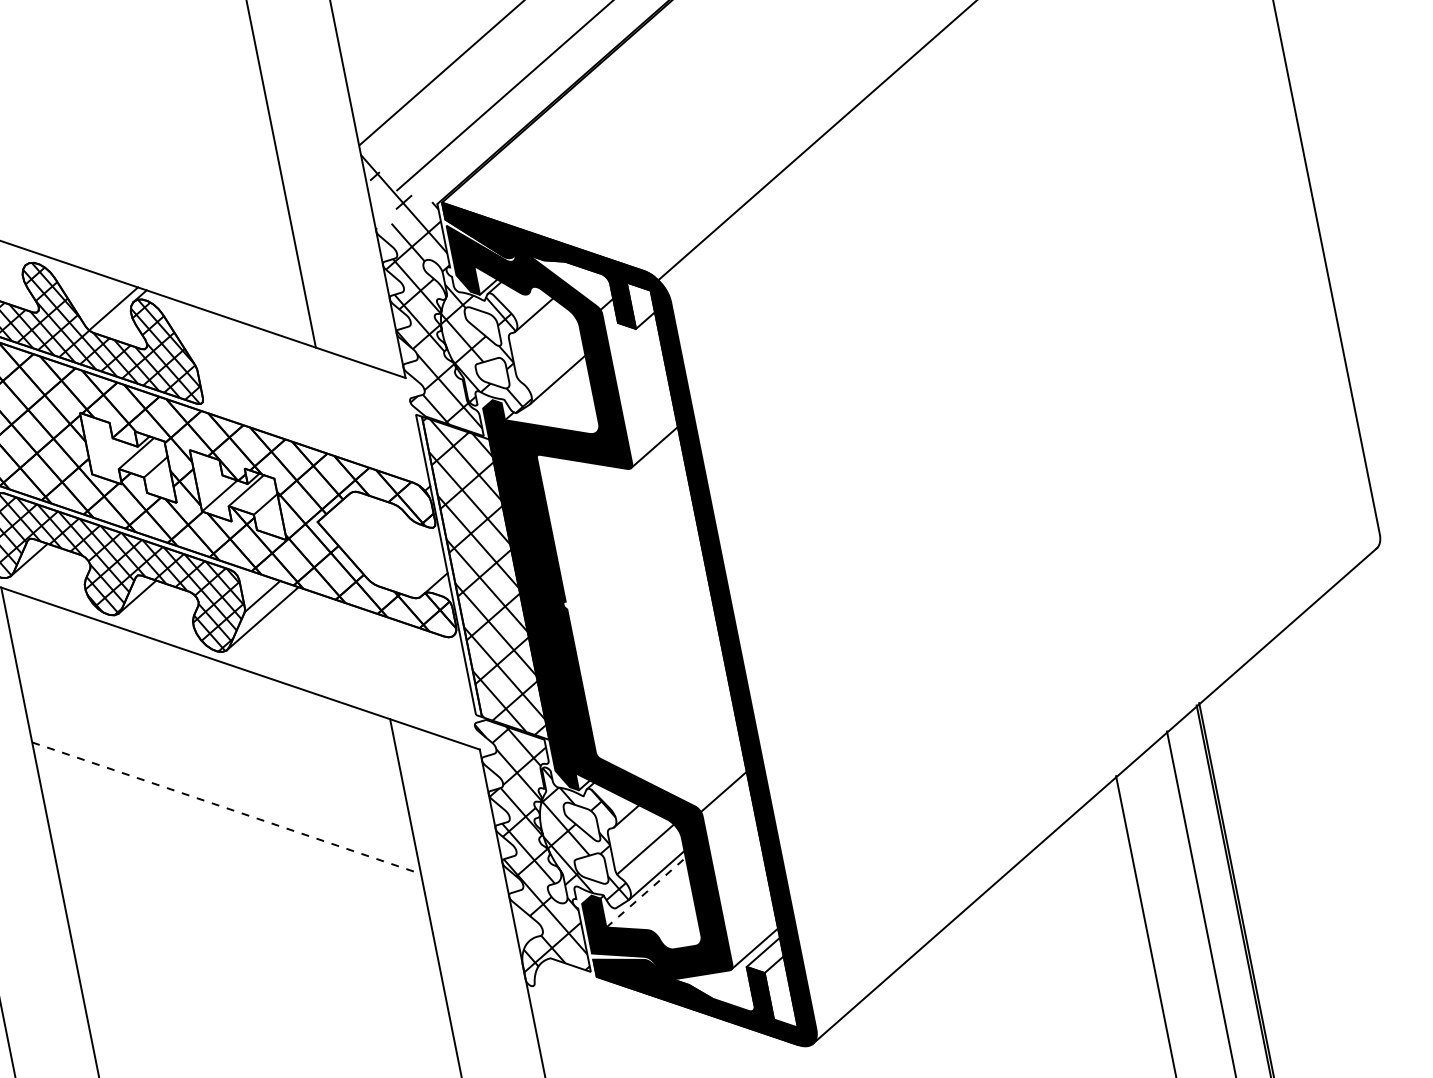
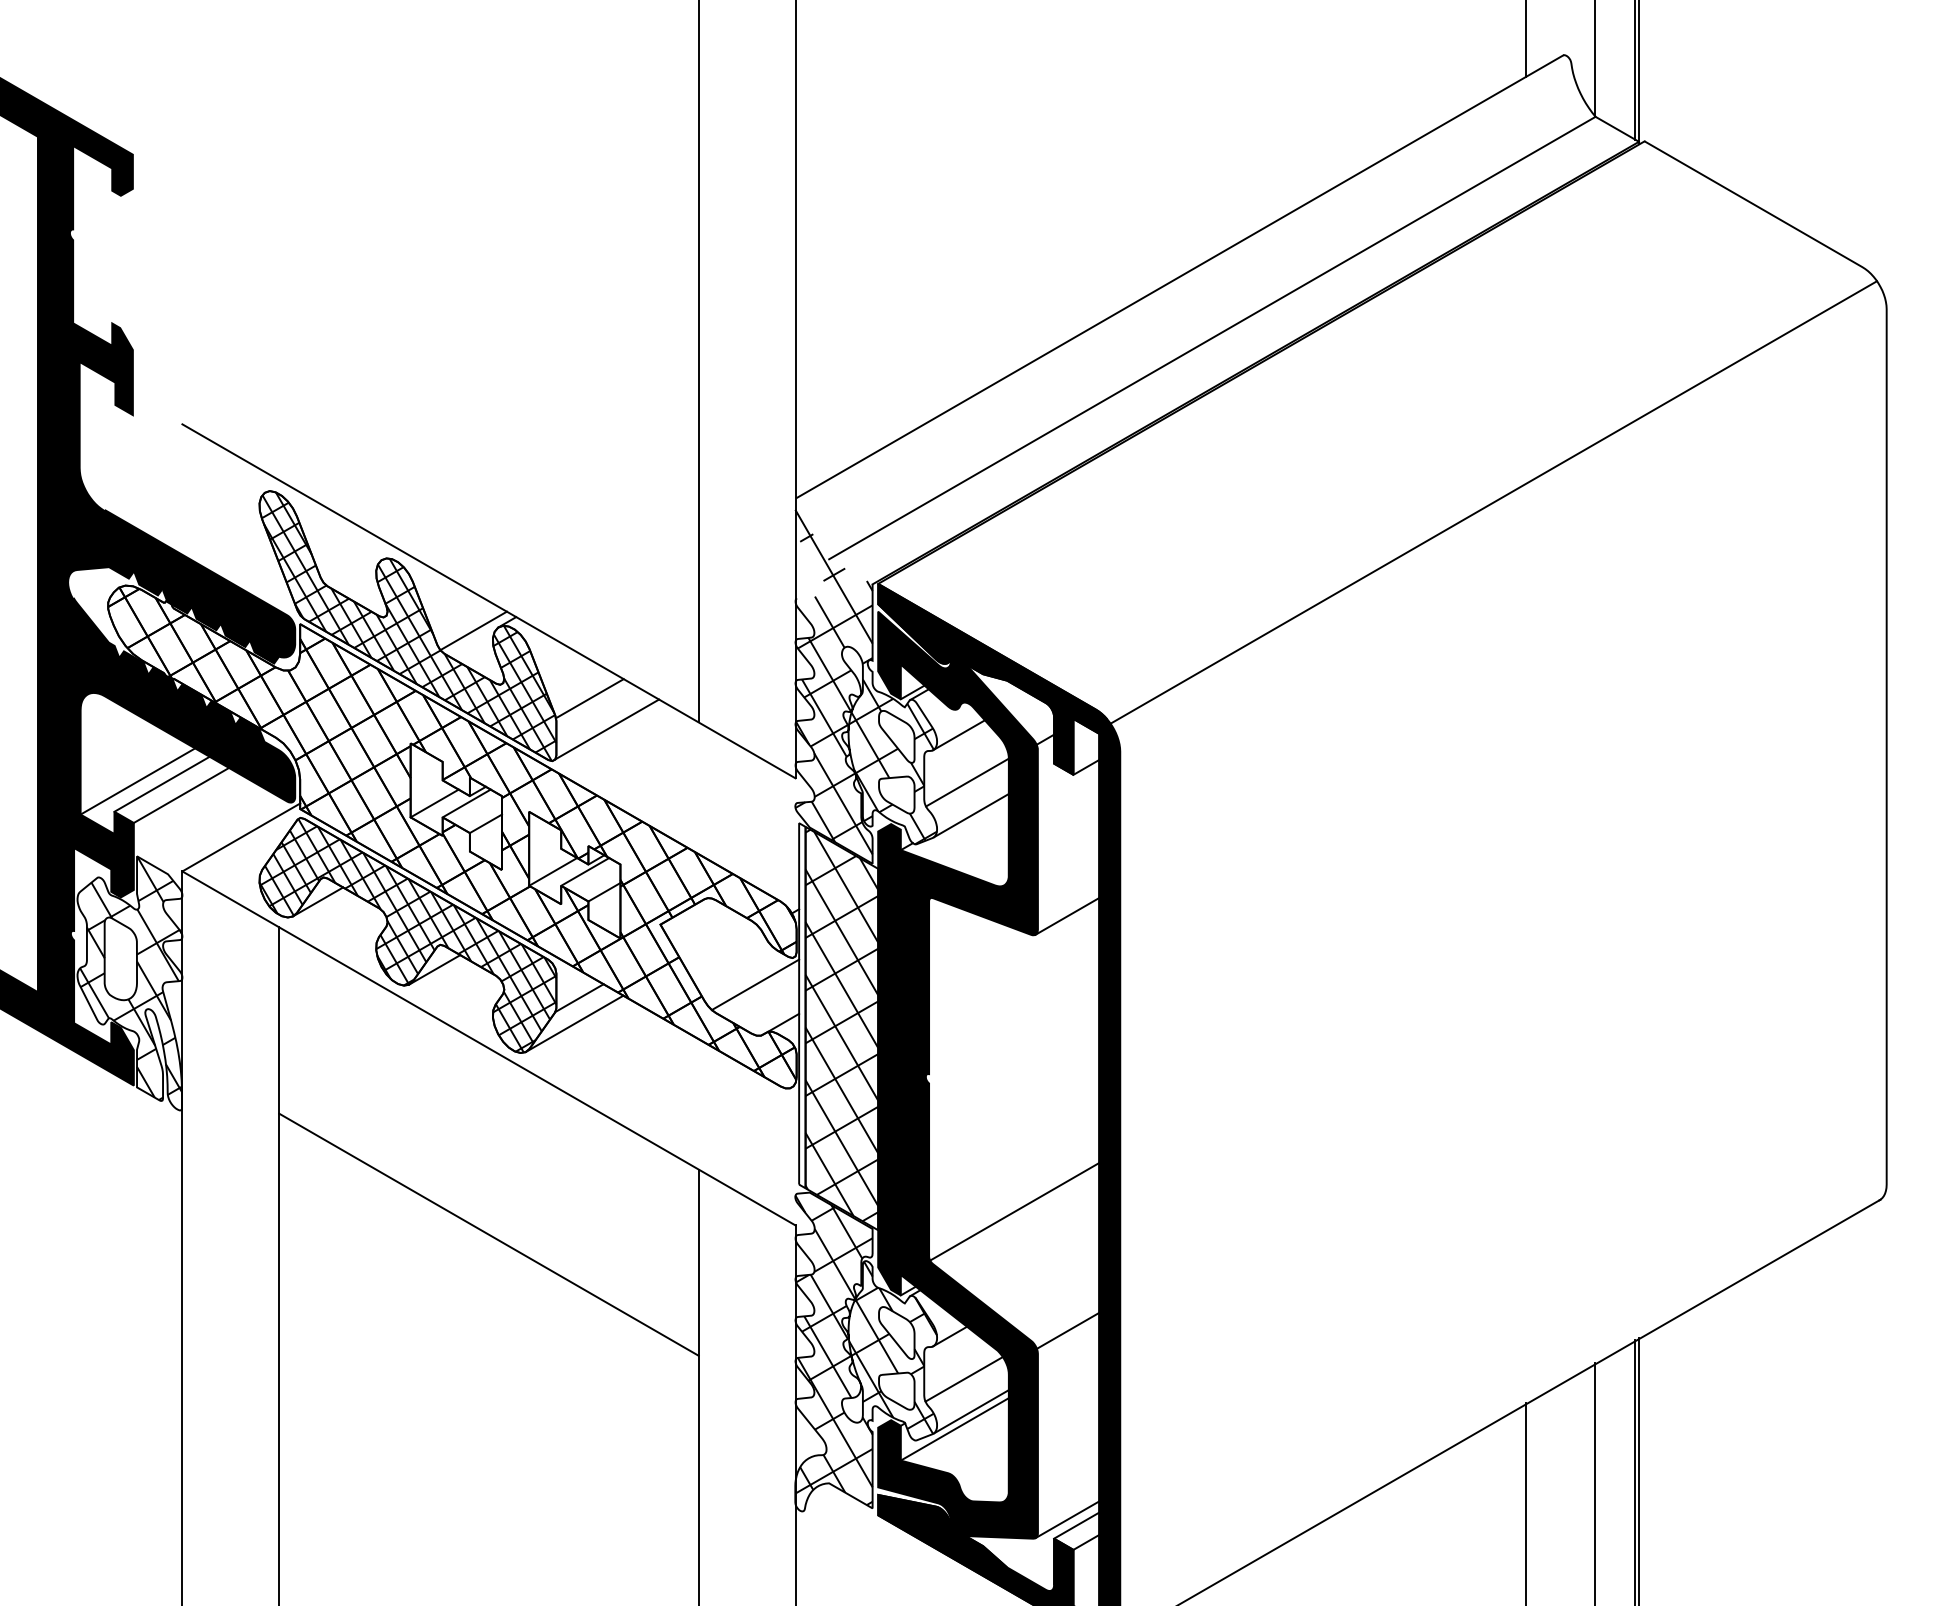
line: (221, 345) -> (589, 698), added
line: (549, 352) -> (967, 782), added
line: (241, 368) -> (607, 729), added
line: (109, 458) -> (434, 803), added
line: (406, 555) -> (755, 984), added
line: (659, 701) -> (1014, 1211), added
line: (227, 808) -> (489, 1235), dashed -> solid
line: (646, 892) -> (955, 1429), dashed -> solid

